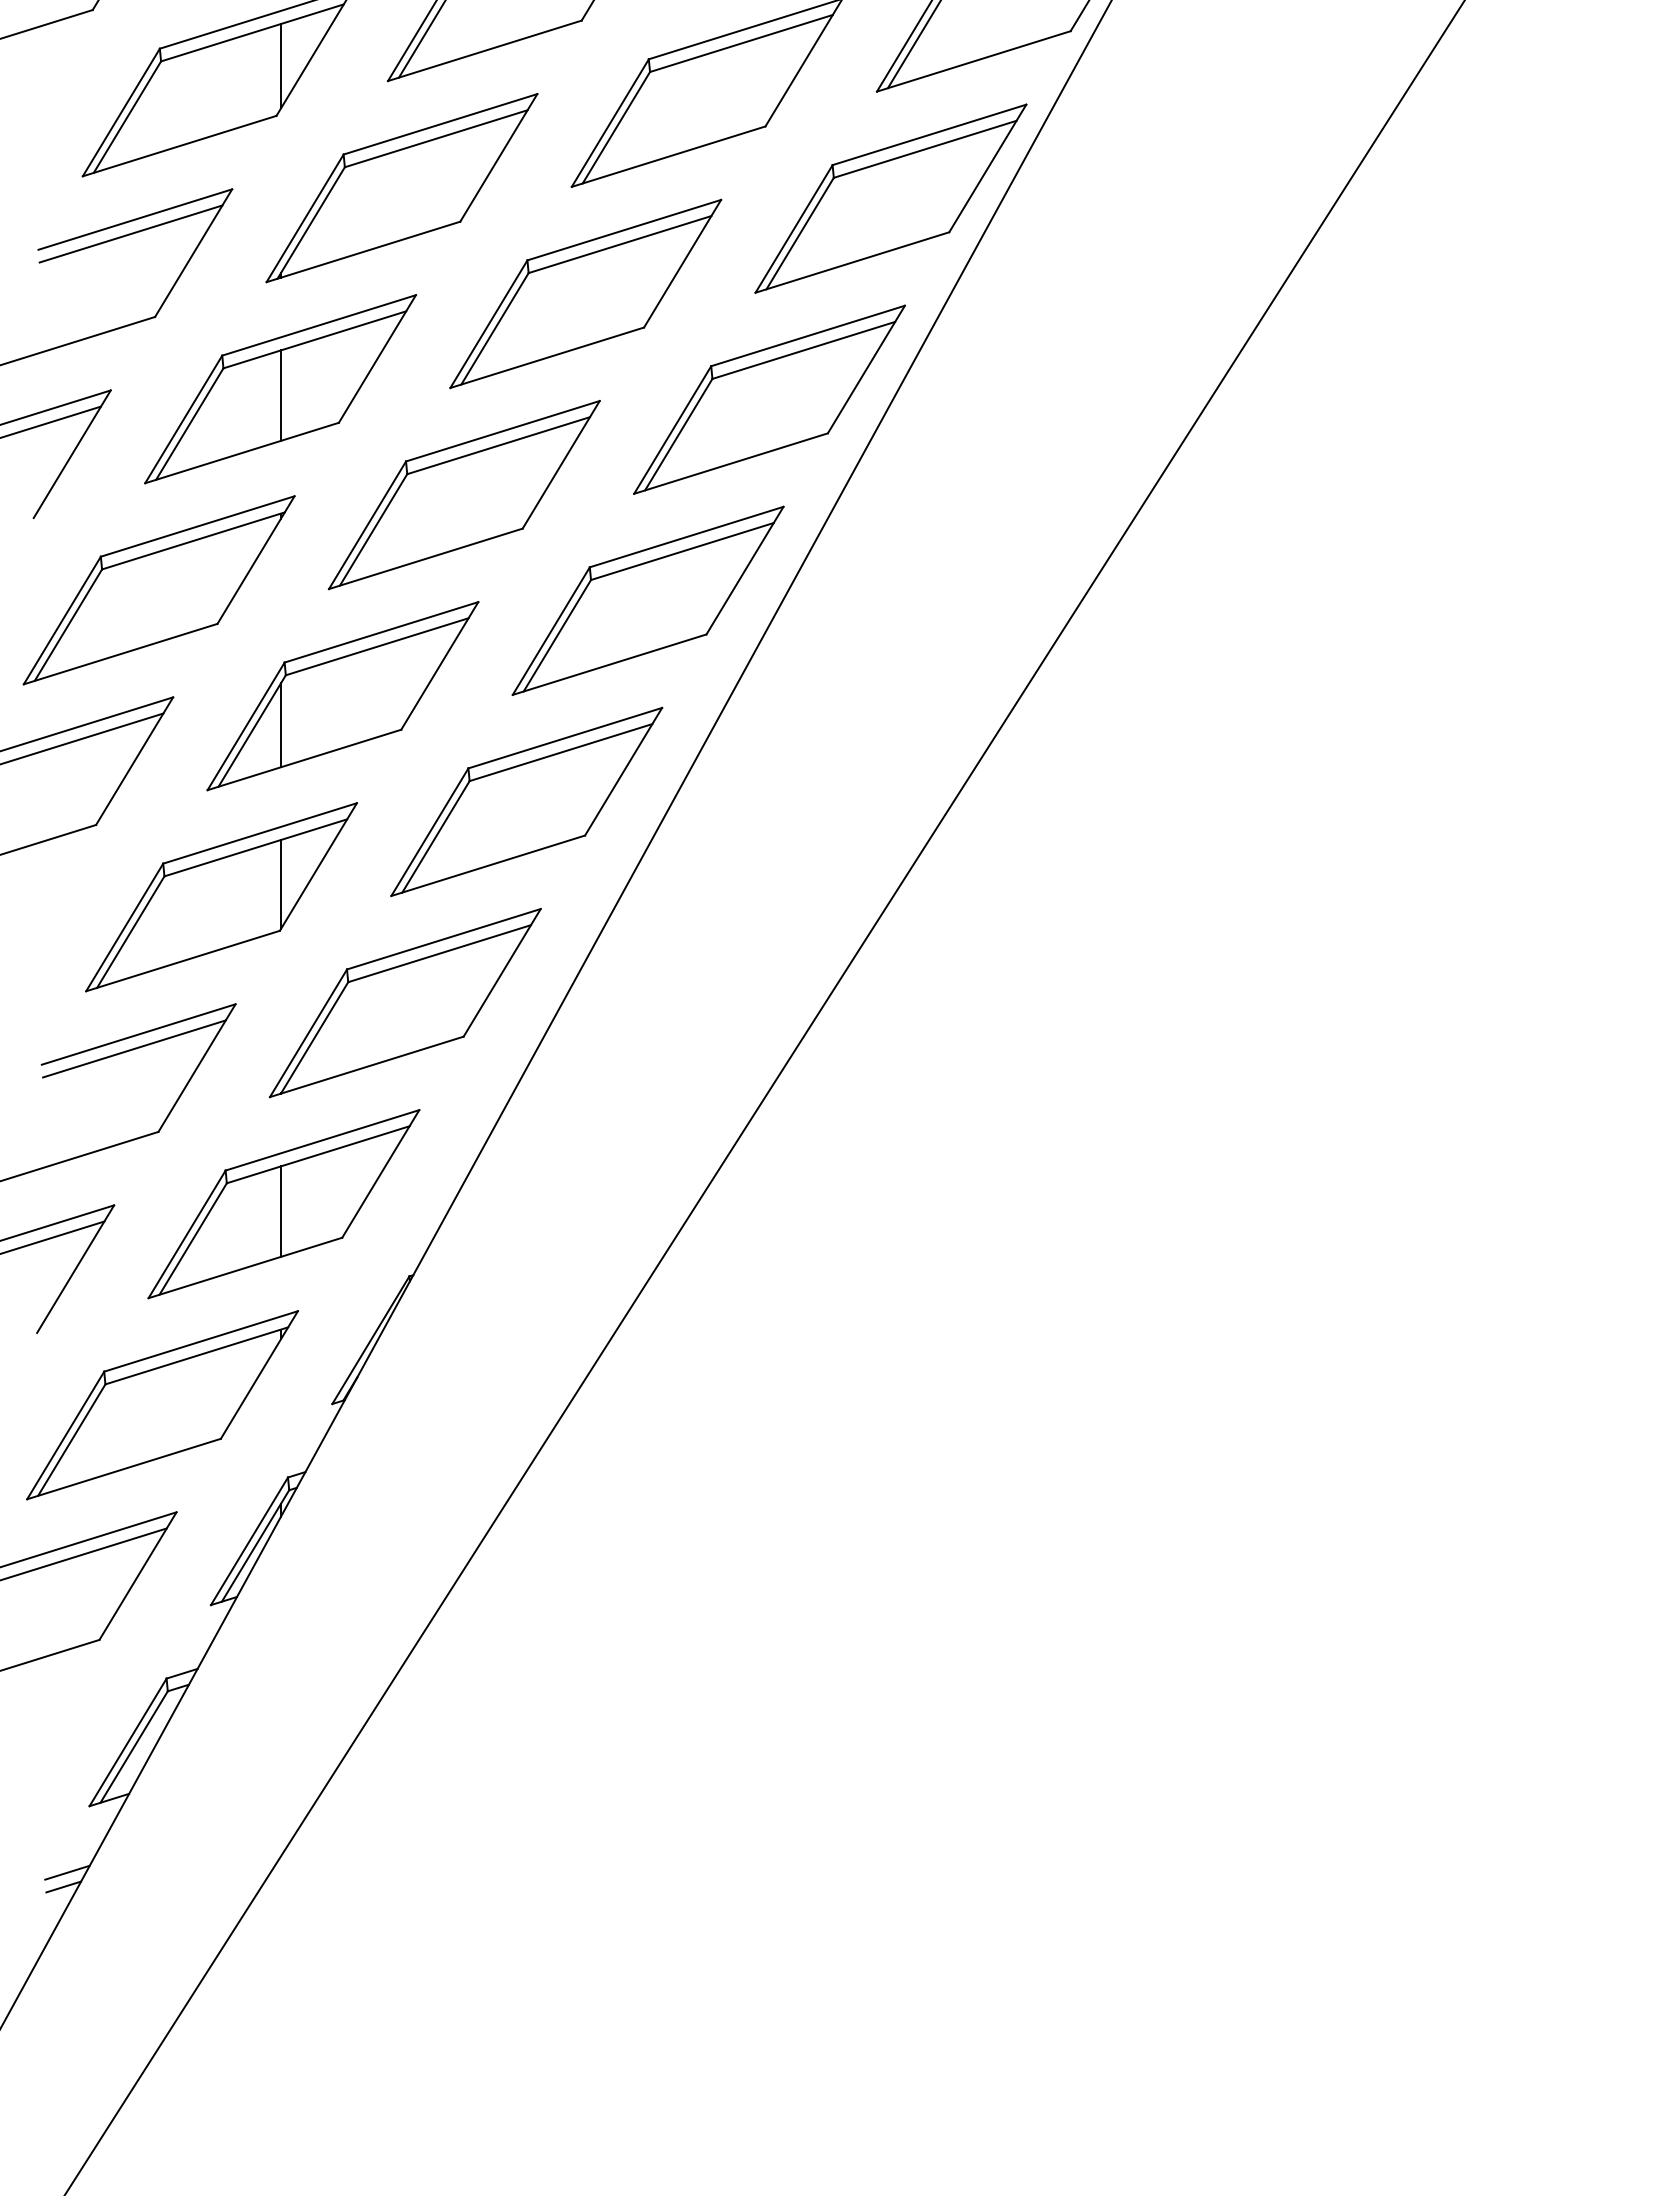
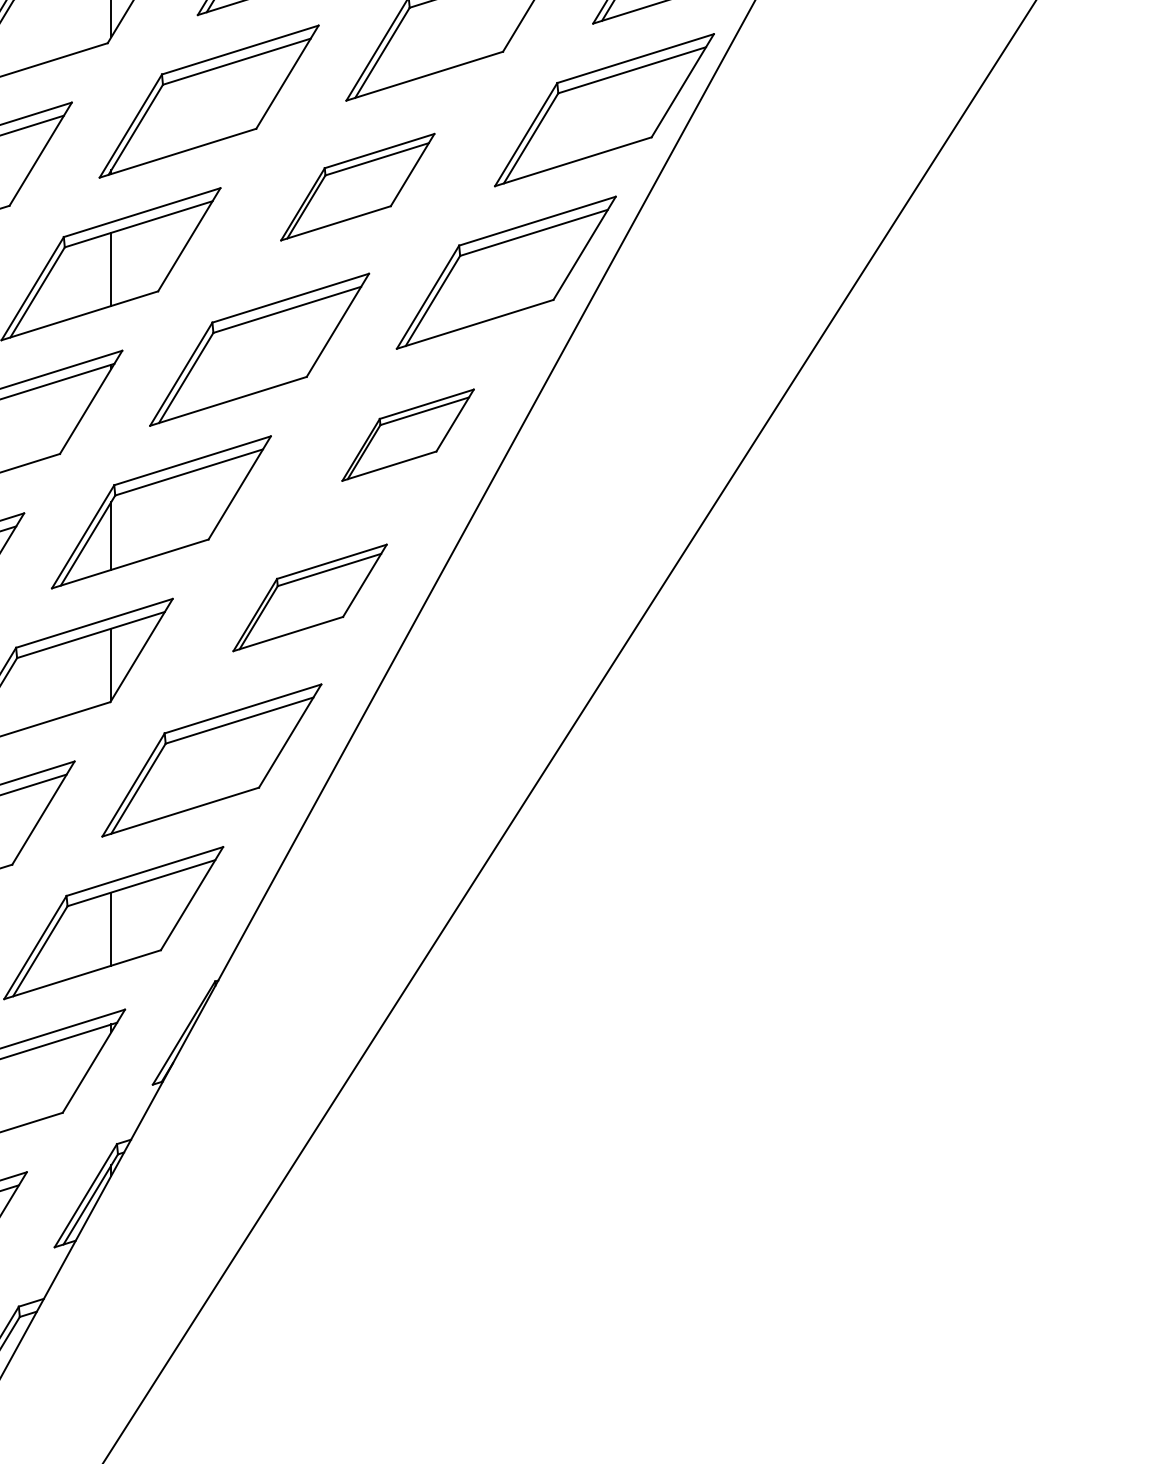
part: (585, 293) -> (357, 186), size x0.7
part: (647, 600) -> (407, 435), size x0.6
part: (526, 801) -> (309, 597), size x0.7

